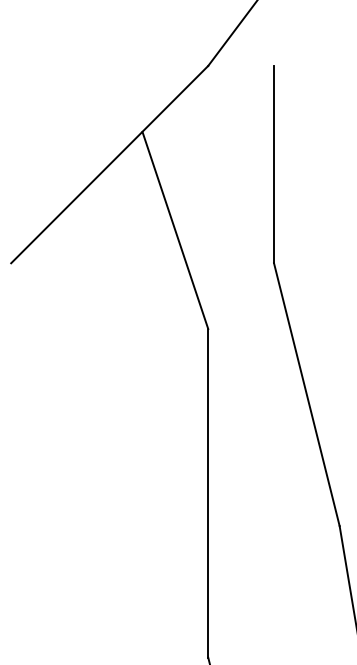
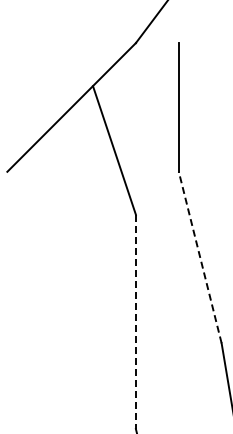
line: (307, 394) -> (200, 257), solid -> dashed
line: (207, 494) -> (135, 322), solid -> dashed

